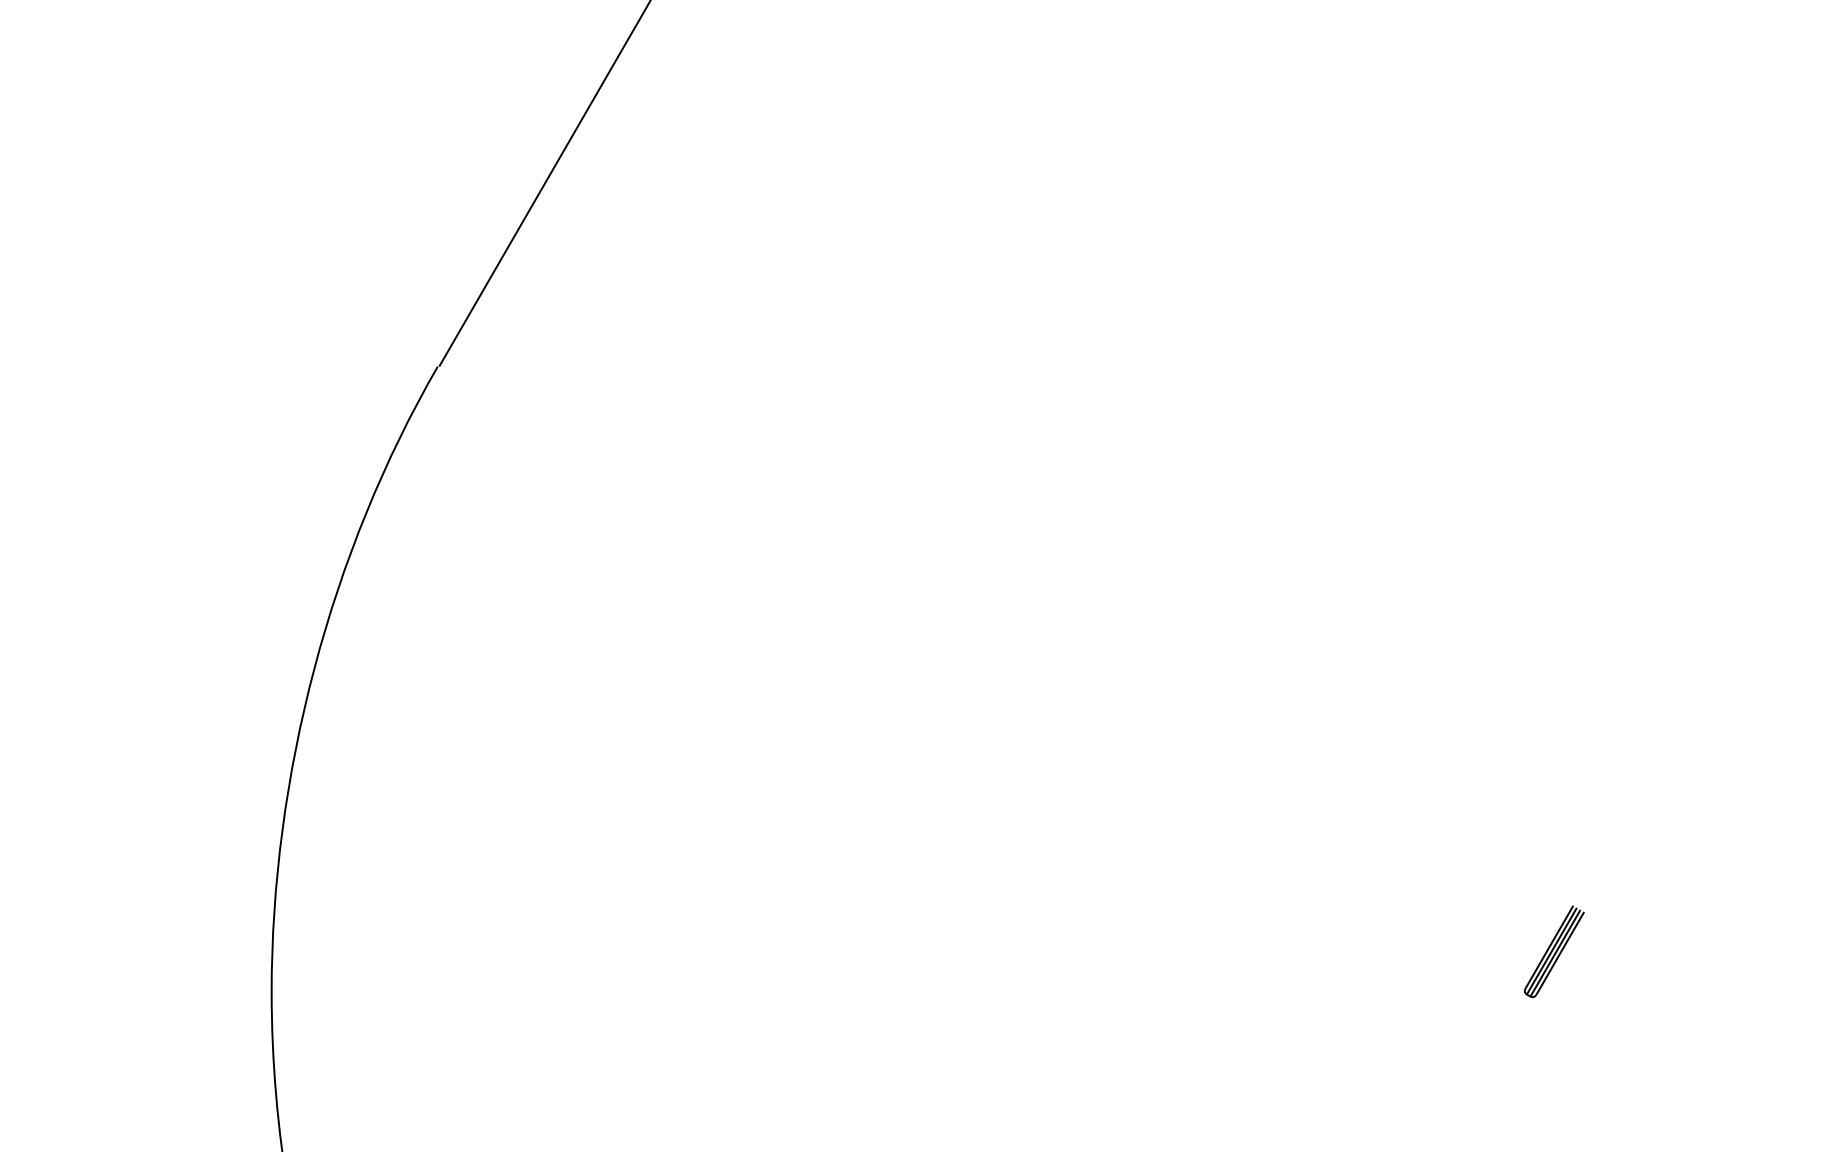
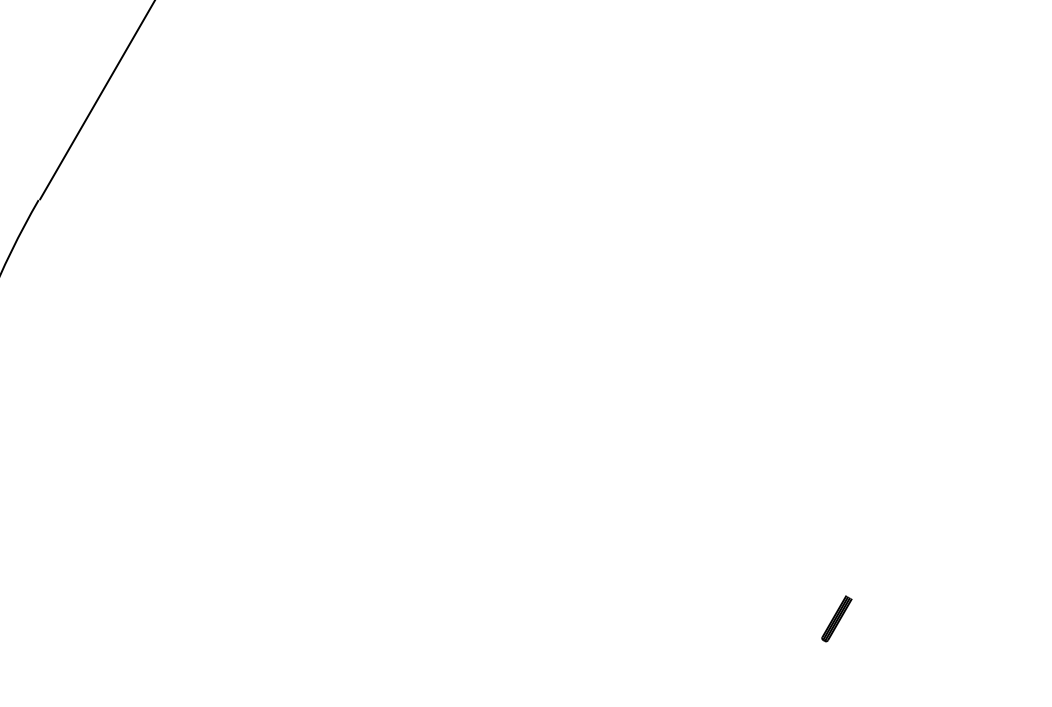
part: (1553, 951) -> (836, 618), size x0.7

